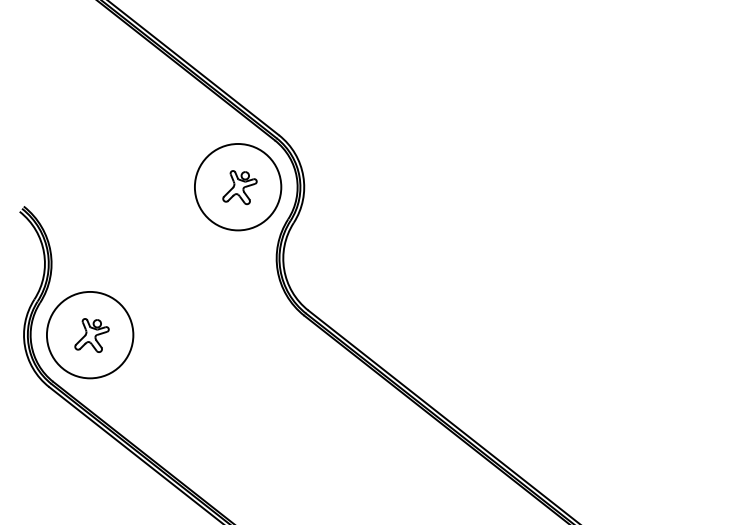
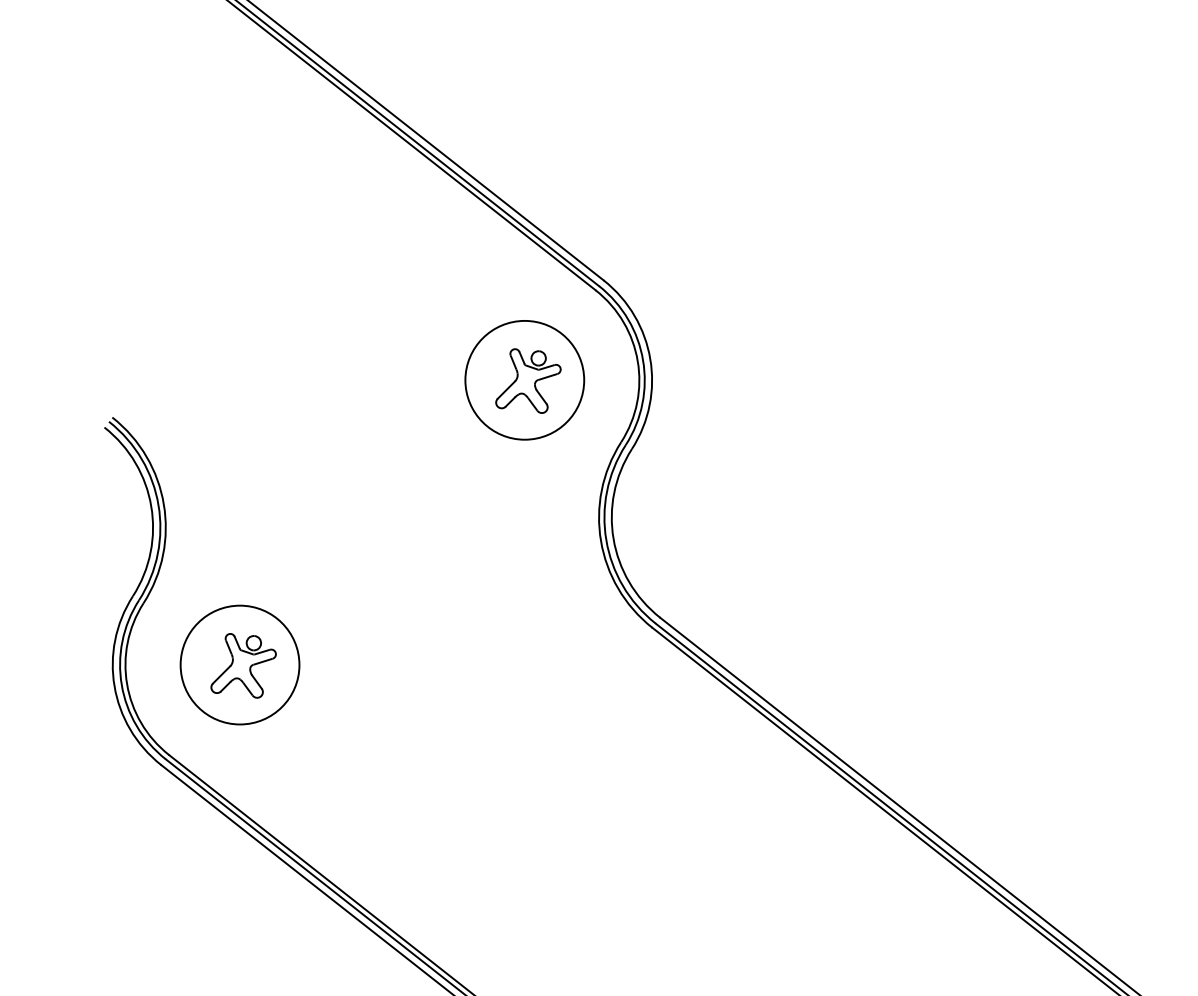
circle: (237, 187) -> (523, 380), size x0.71
circle: (90, 335) -> (240, 665), size x0.71

